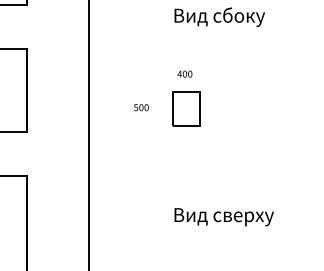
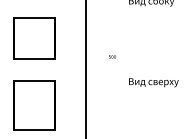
part: (185, 98) -> (134, 42), removed
text: (141, 106) -> (112, 56), moved
text: (223, 216) -> (153, 82), moved

